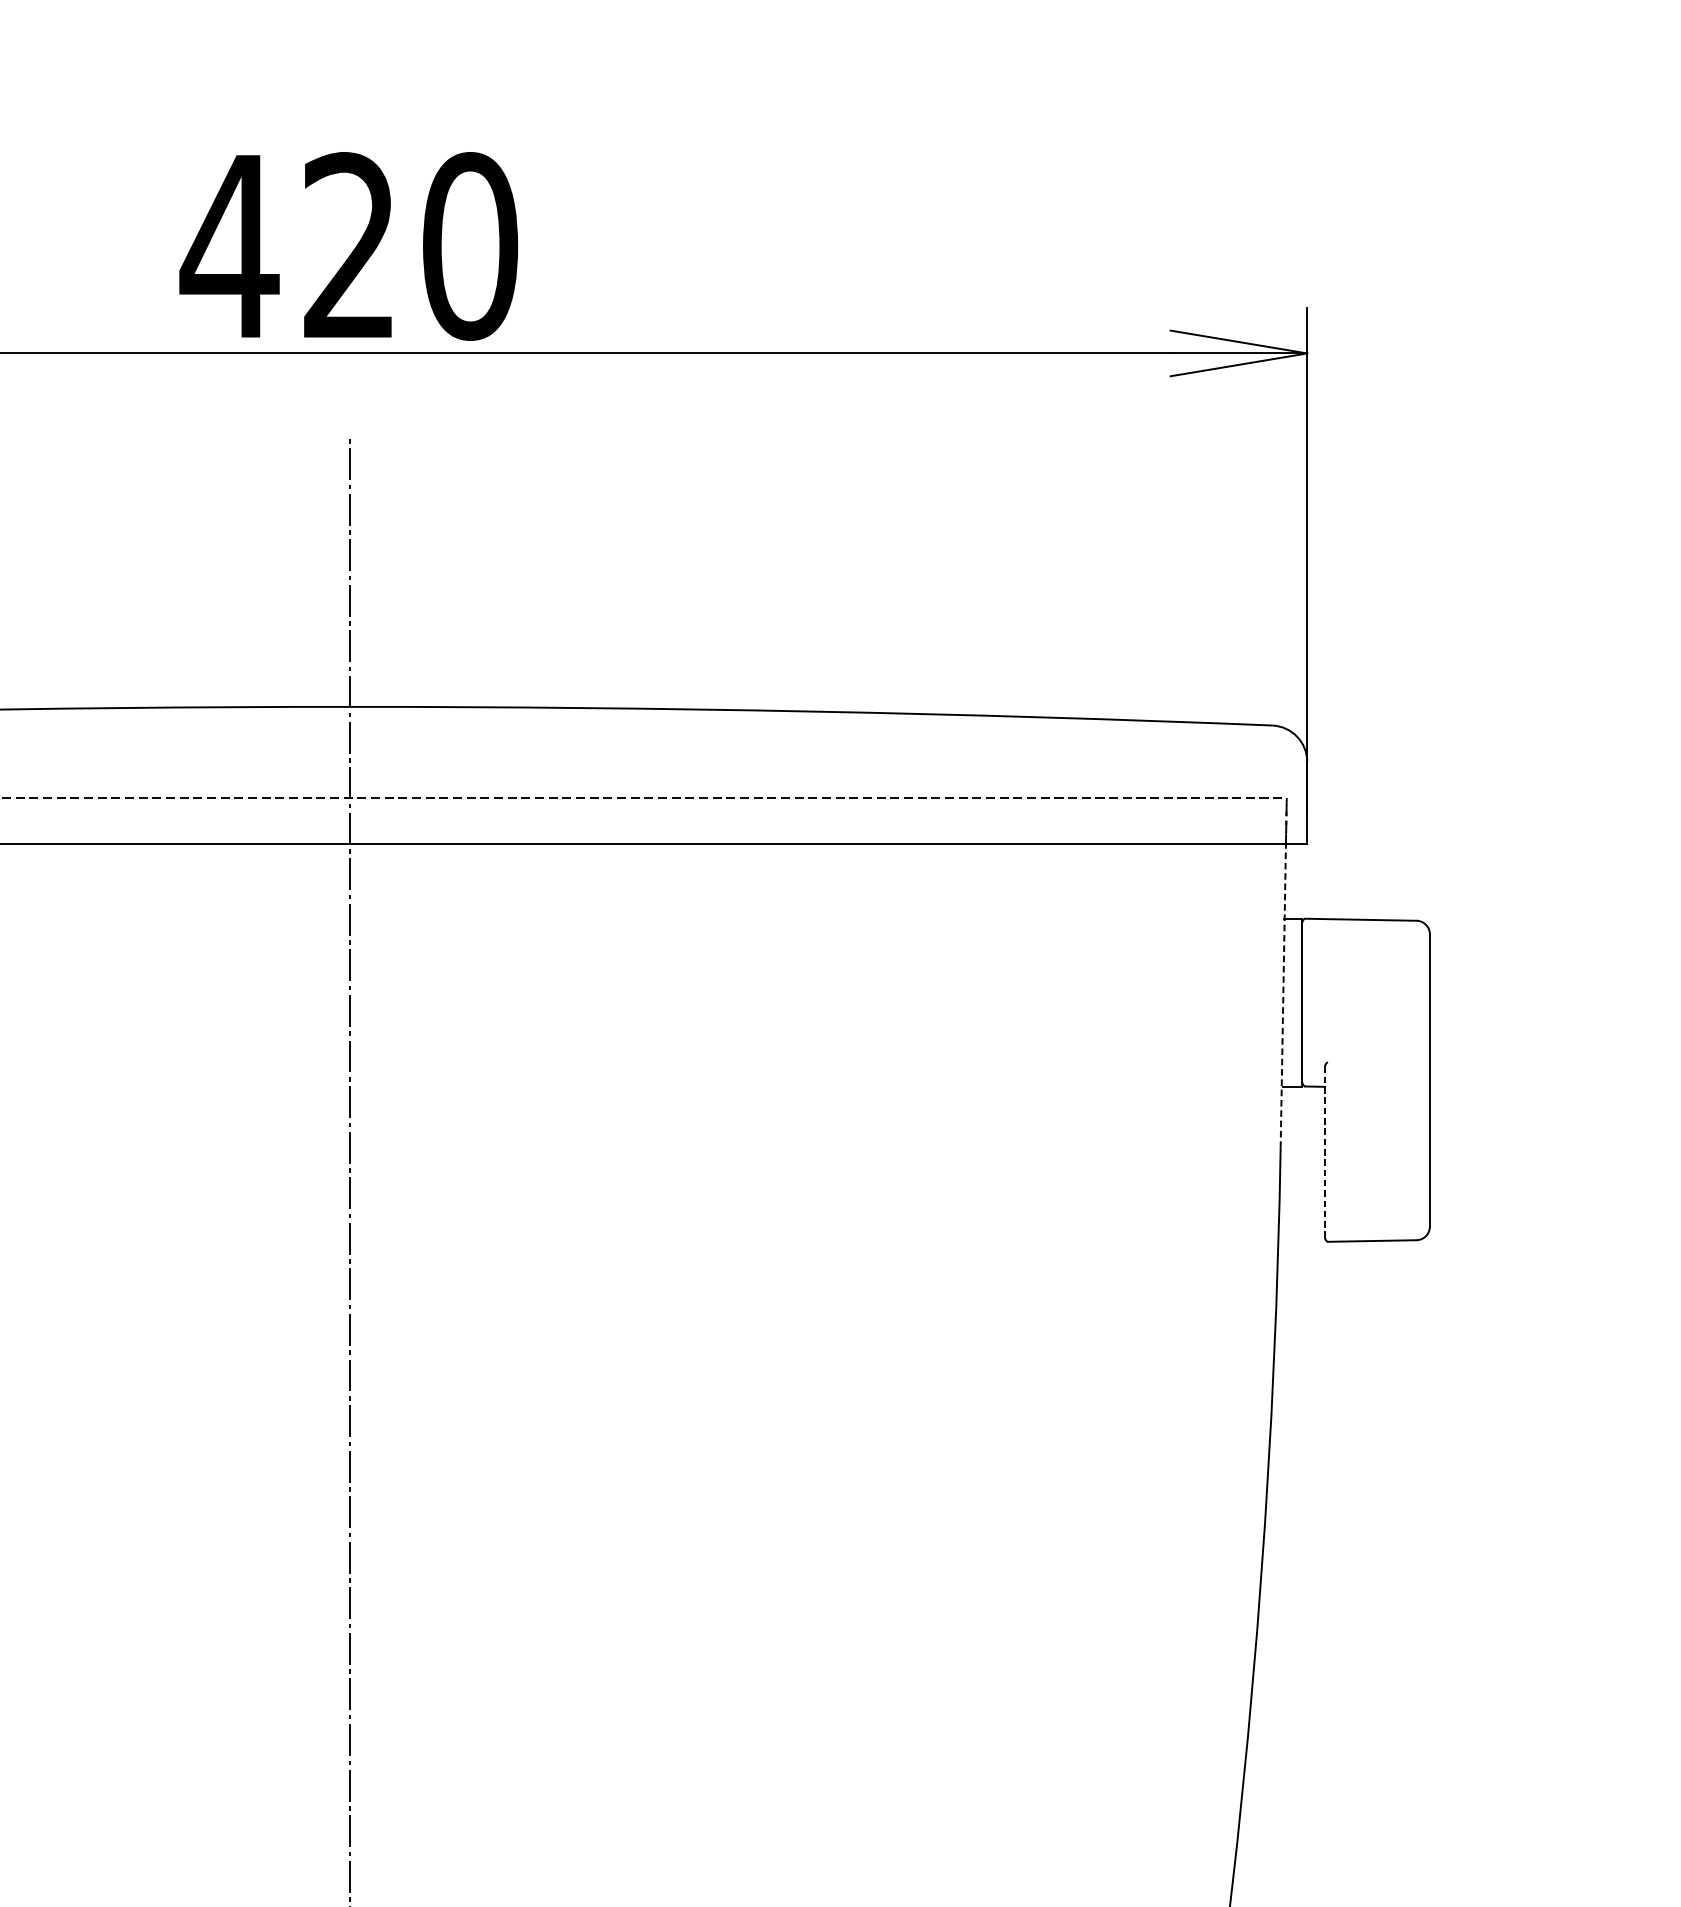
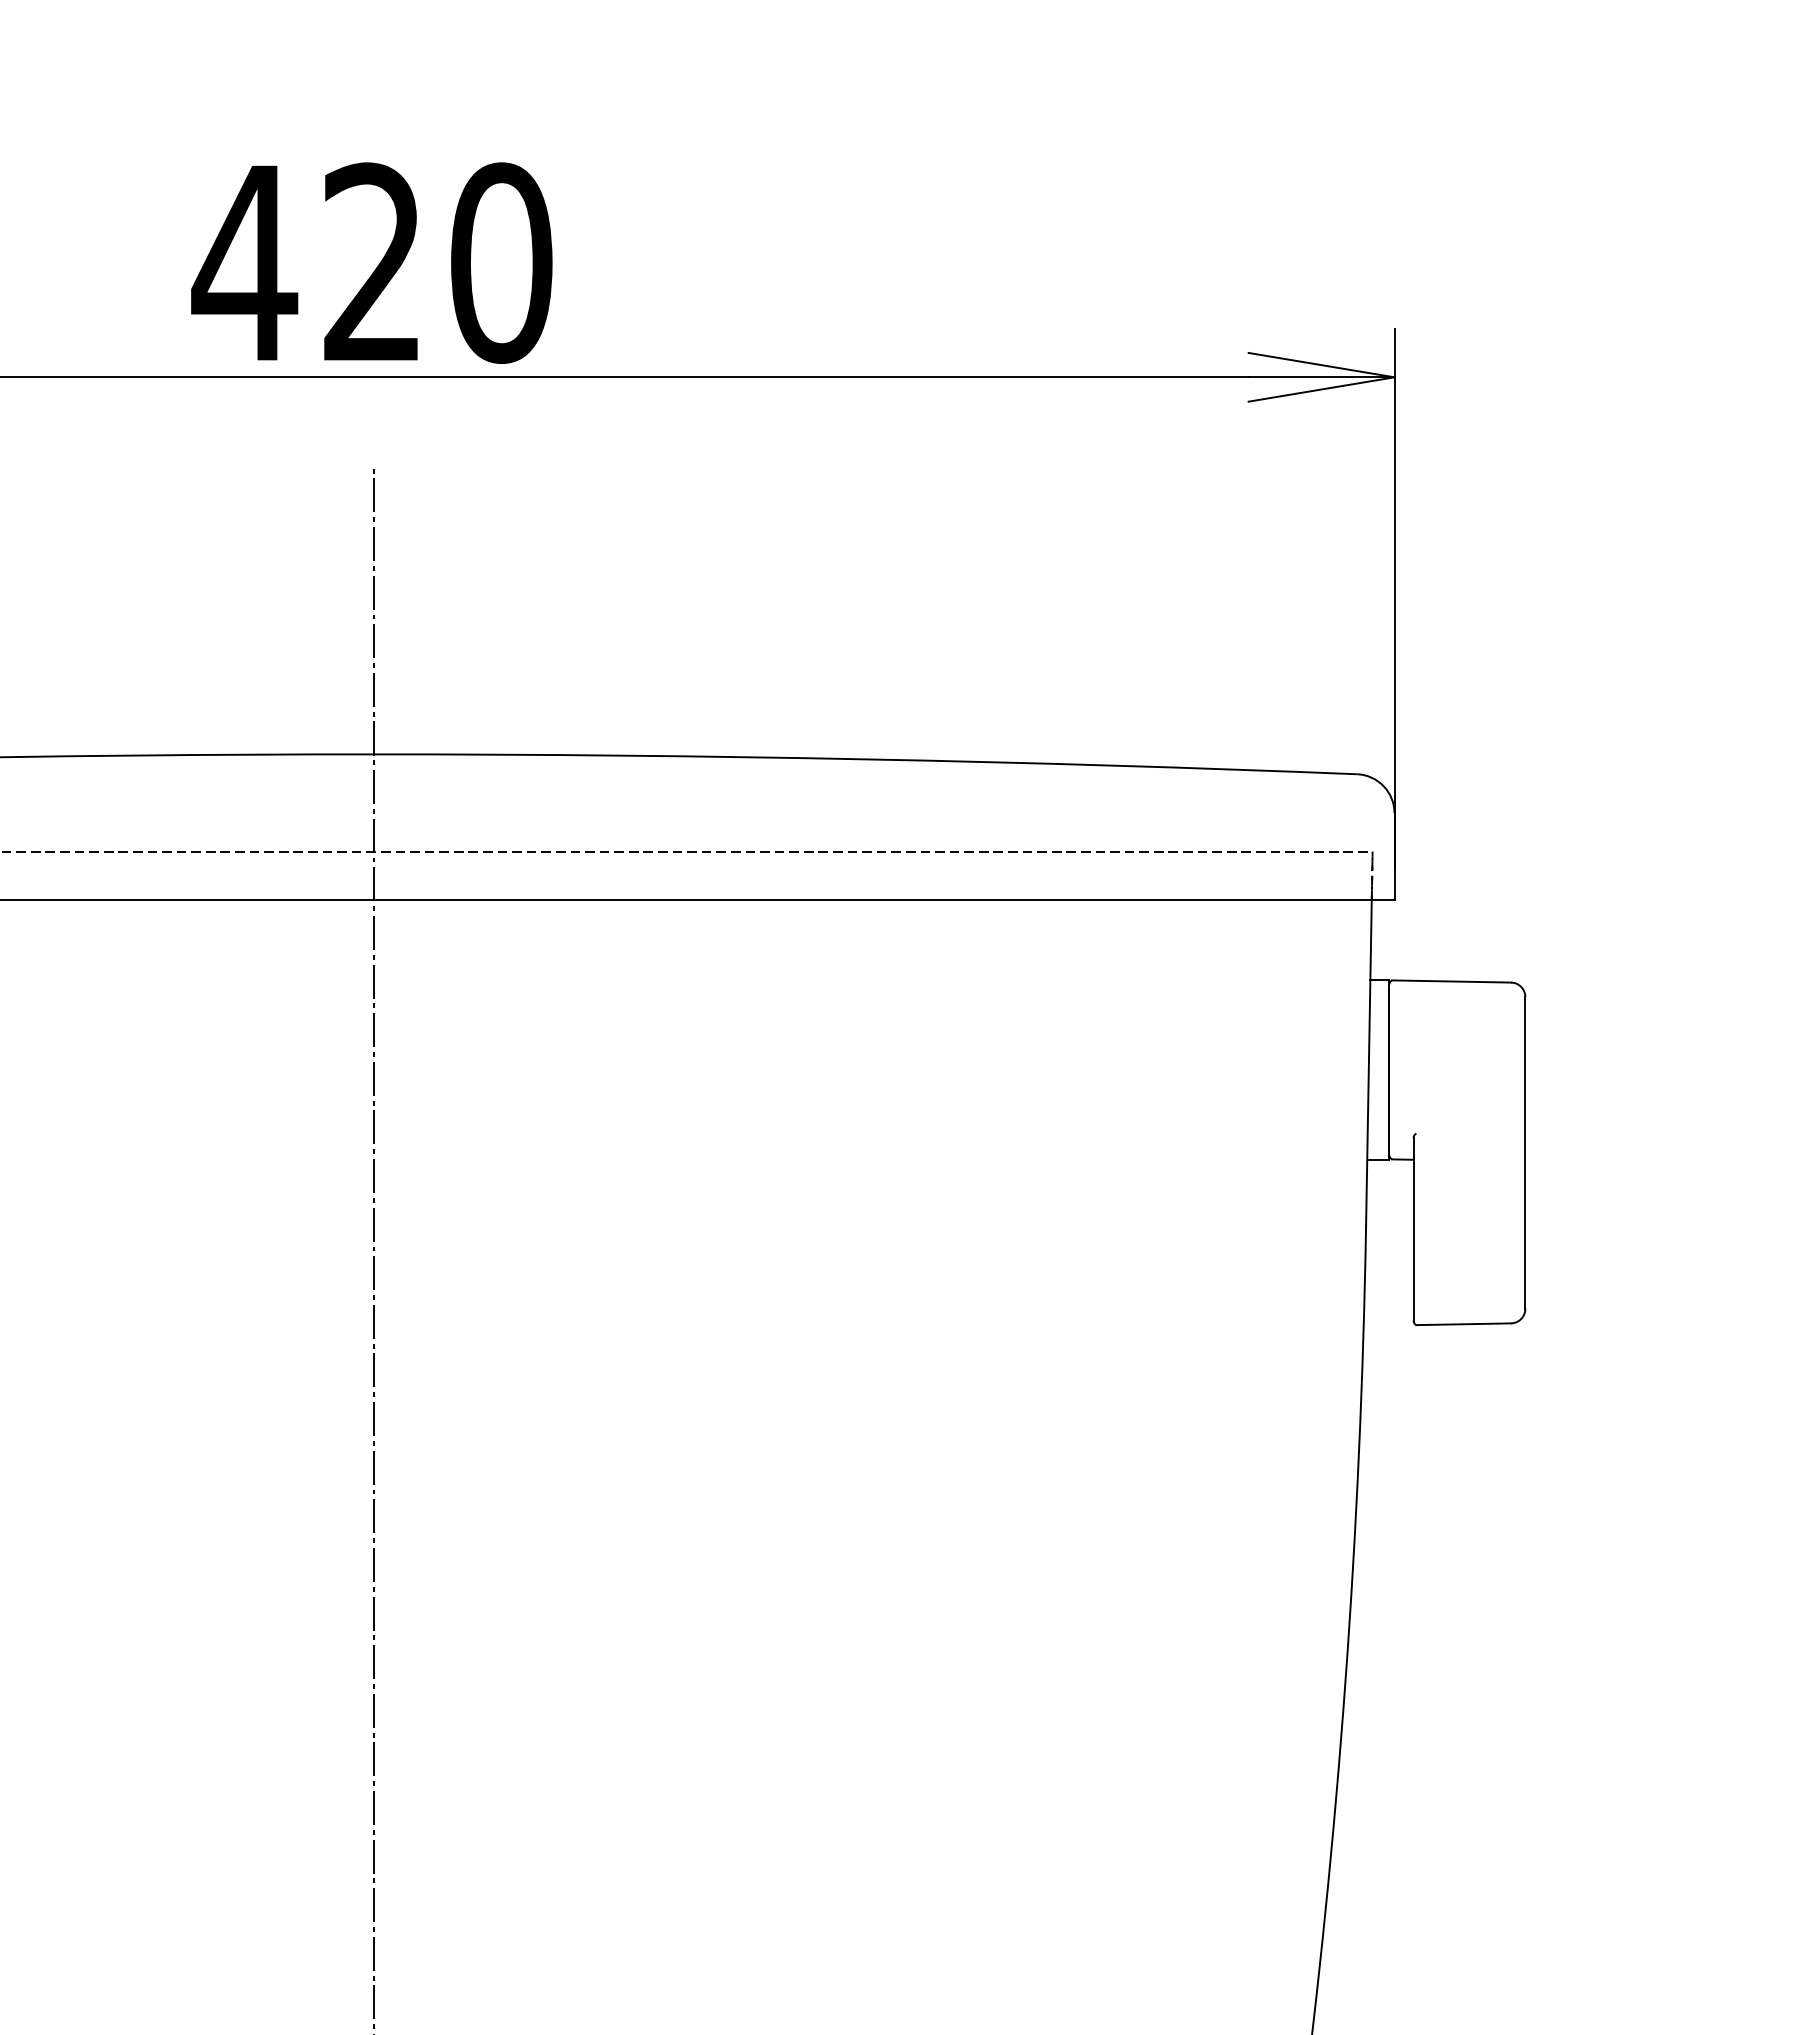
line: (1282, 994) -> (1368, 1061), dashed -> solid
line: (1325, 1152) -> (1413, 1229), dashed -> solid

